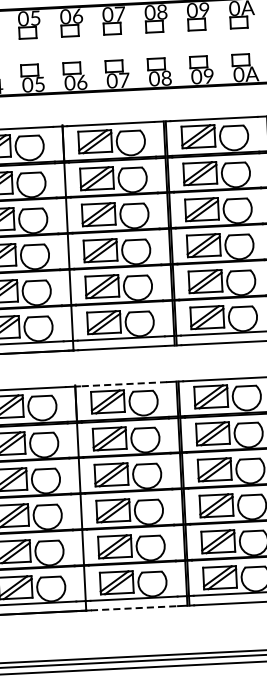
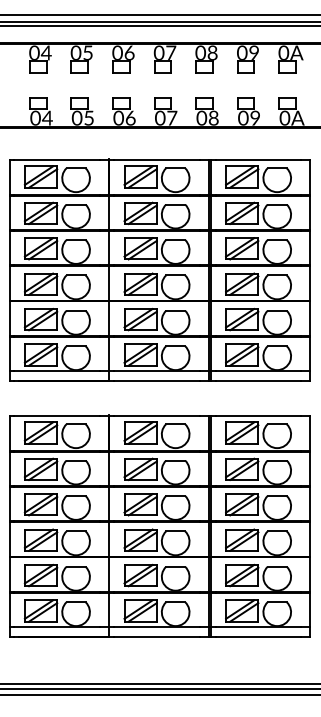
line: (123, 384) -> (156, 416), dashed -> solid
line: (134, 607) -> (156, 636), dashed -> solid

